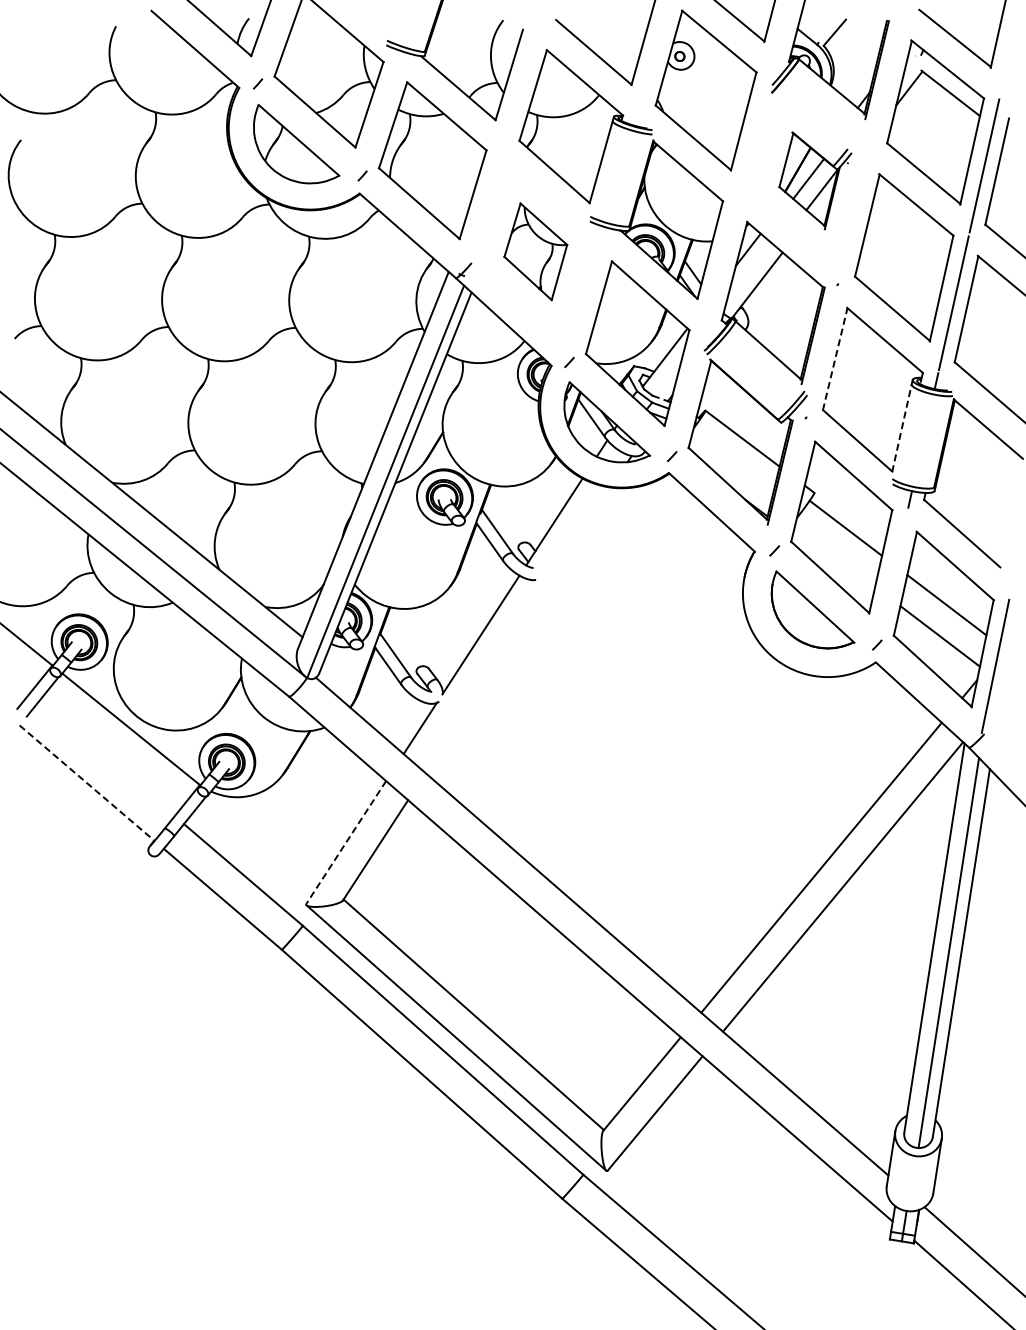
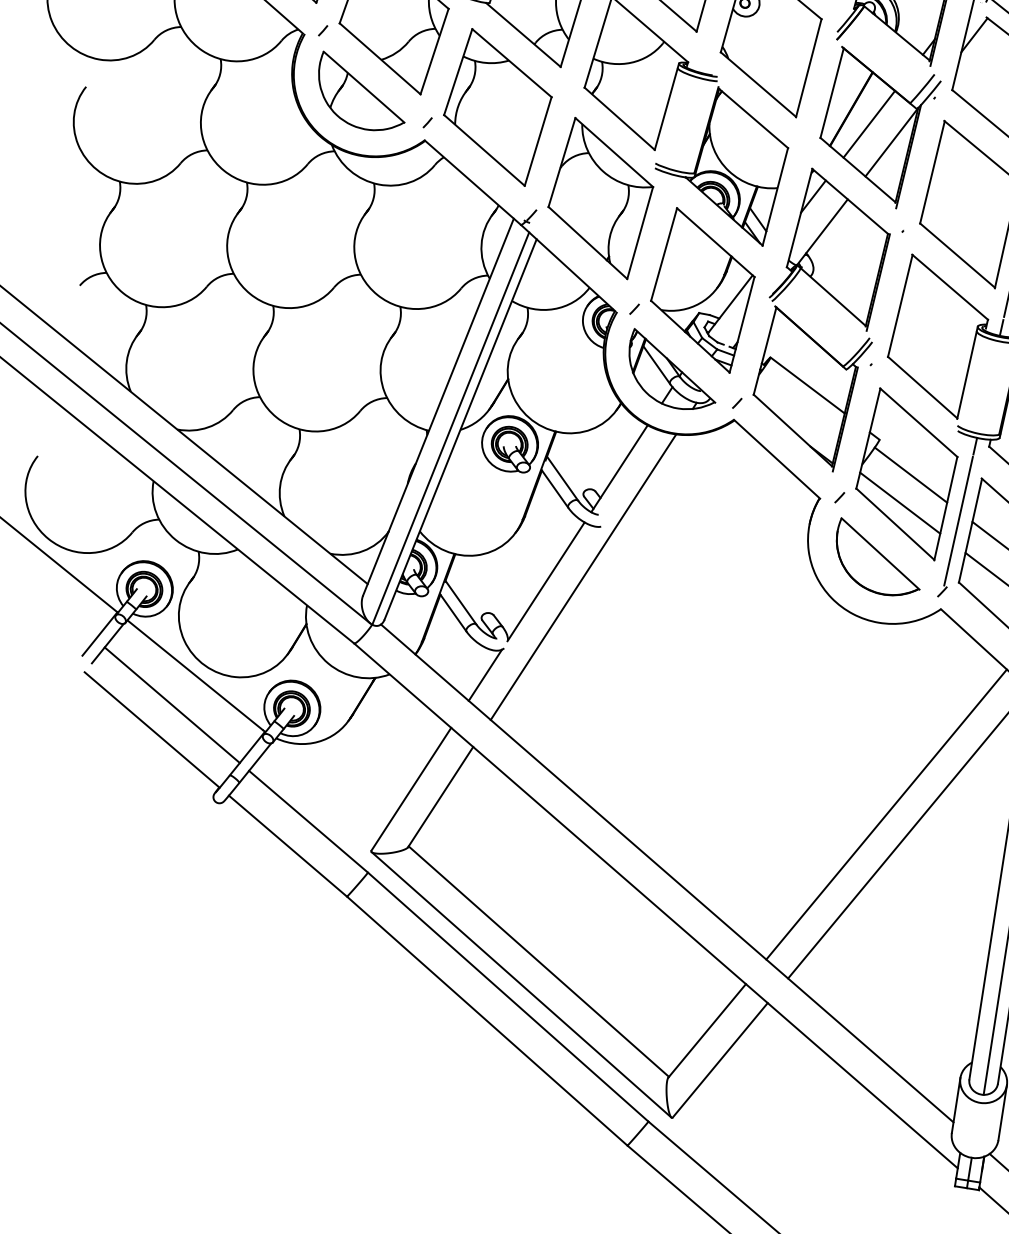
part: (815, 180) -> (880, 127), size x1.67
part: (535, 251) -> (600, 198), size x1.67
line: (835, 359) -> (900, 306), dashed -> solid
line: (902, 425) -> (967, 372), dashed -> solid
line: (835, 555) -> (900, 502), added
line: (893, 574) -> (958, 521), added
line: (518, 630) -> (583, 577), added
line: (106, 758) -> (171, 705), added
line: (87, 783) -> (152, 730), dashed -> solid
line: (346, 842) -> (411, 789), dashed -> solid

